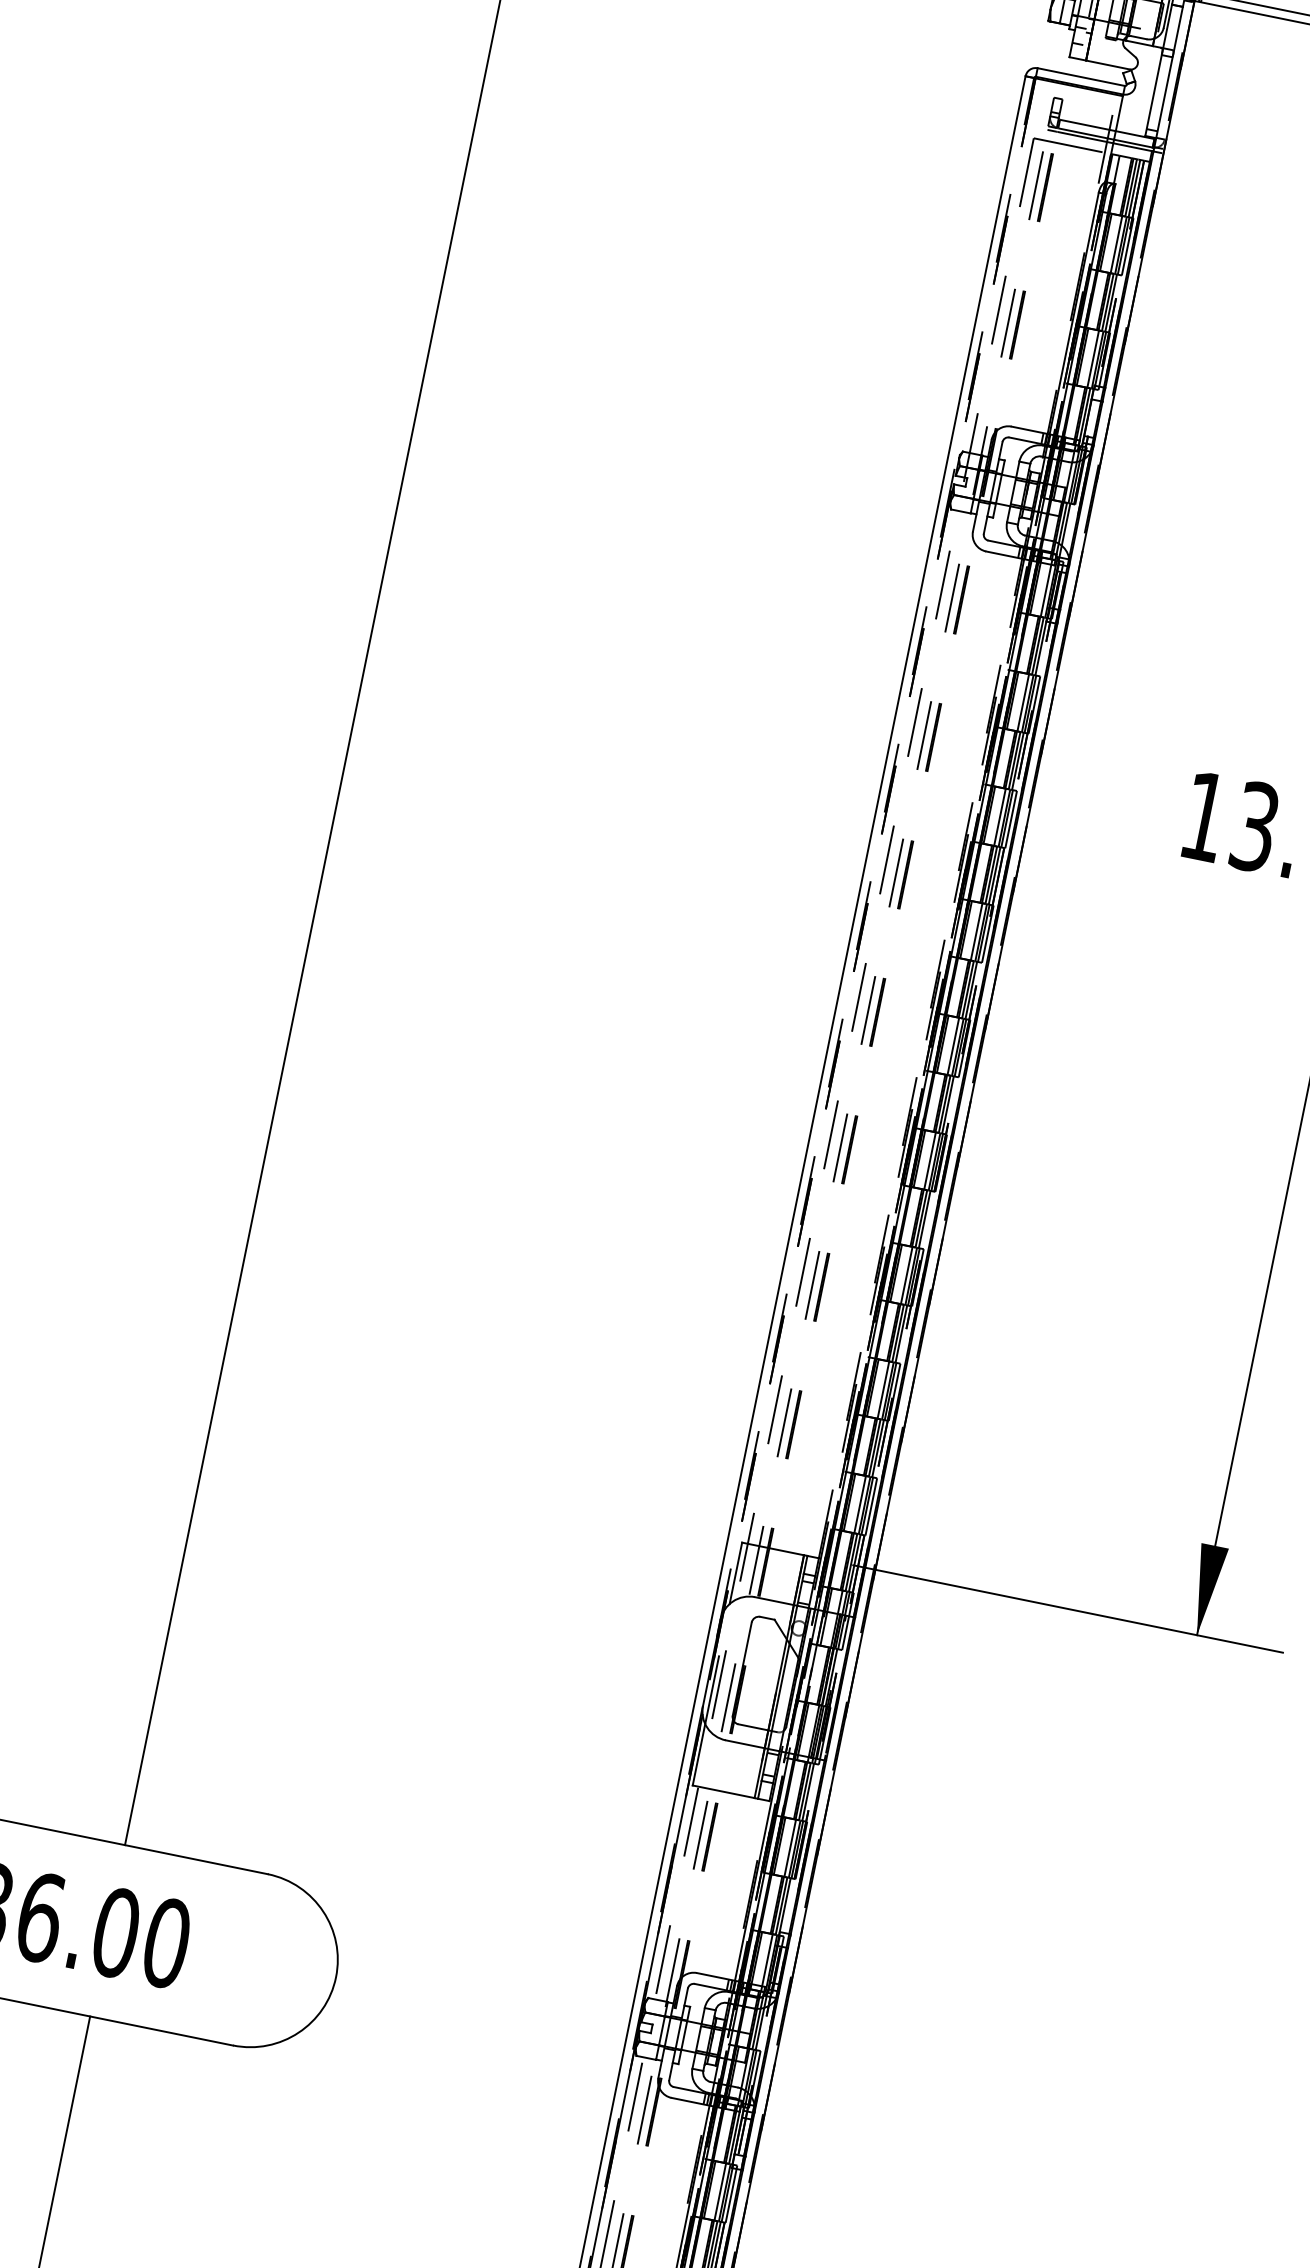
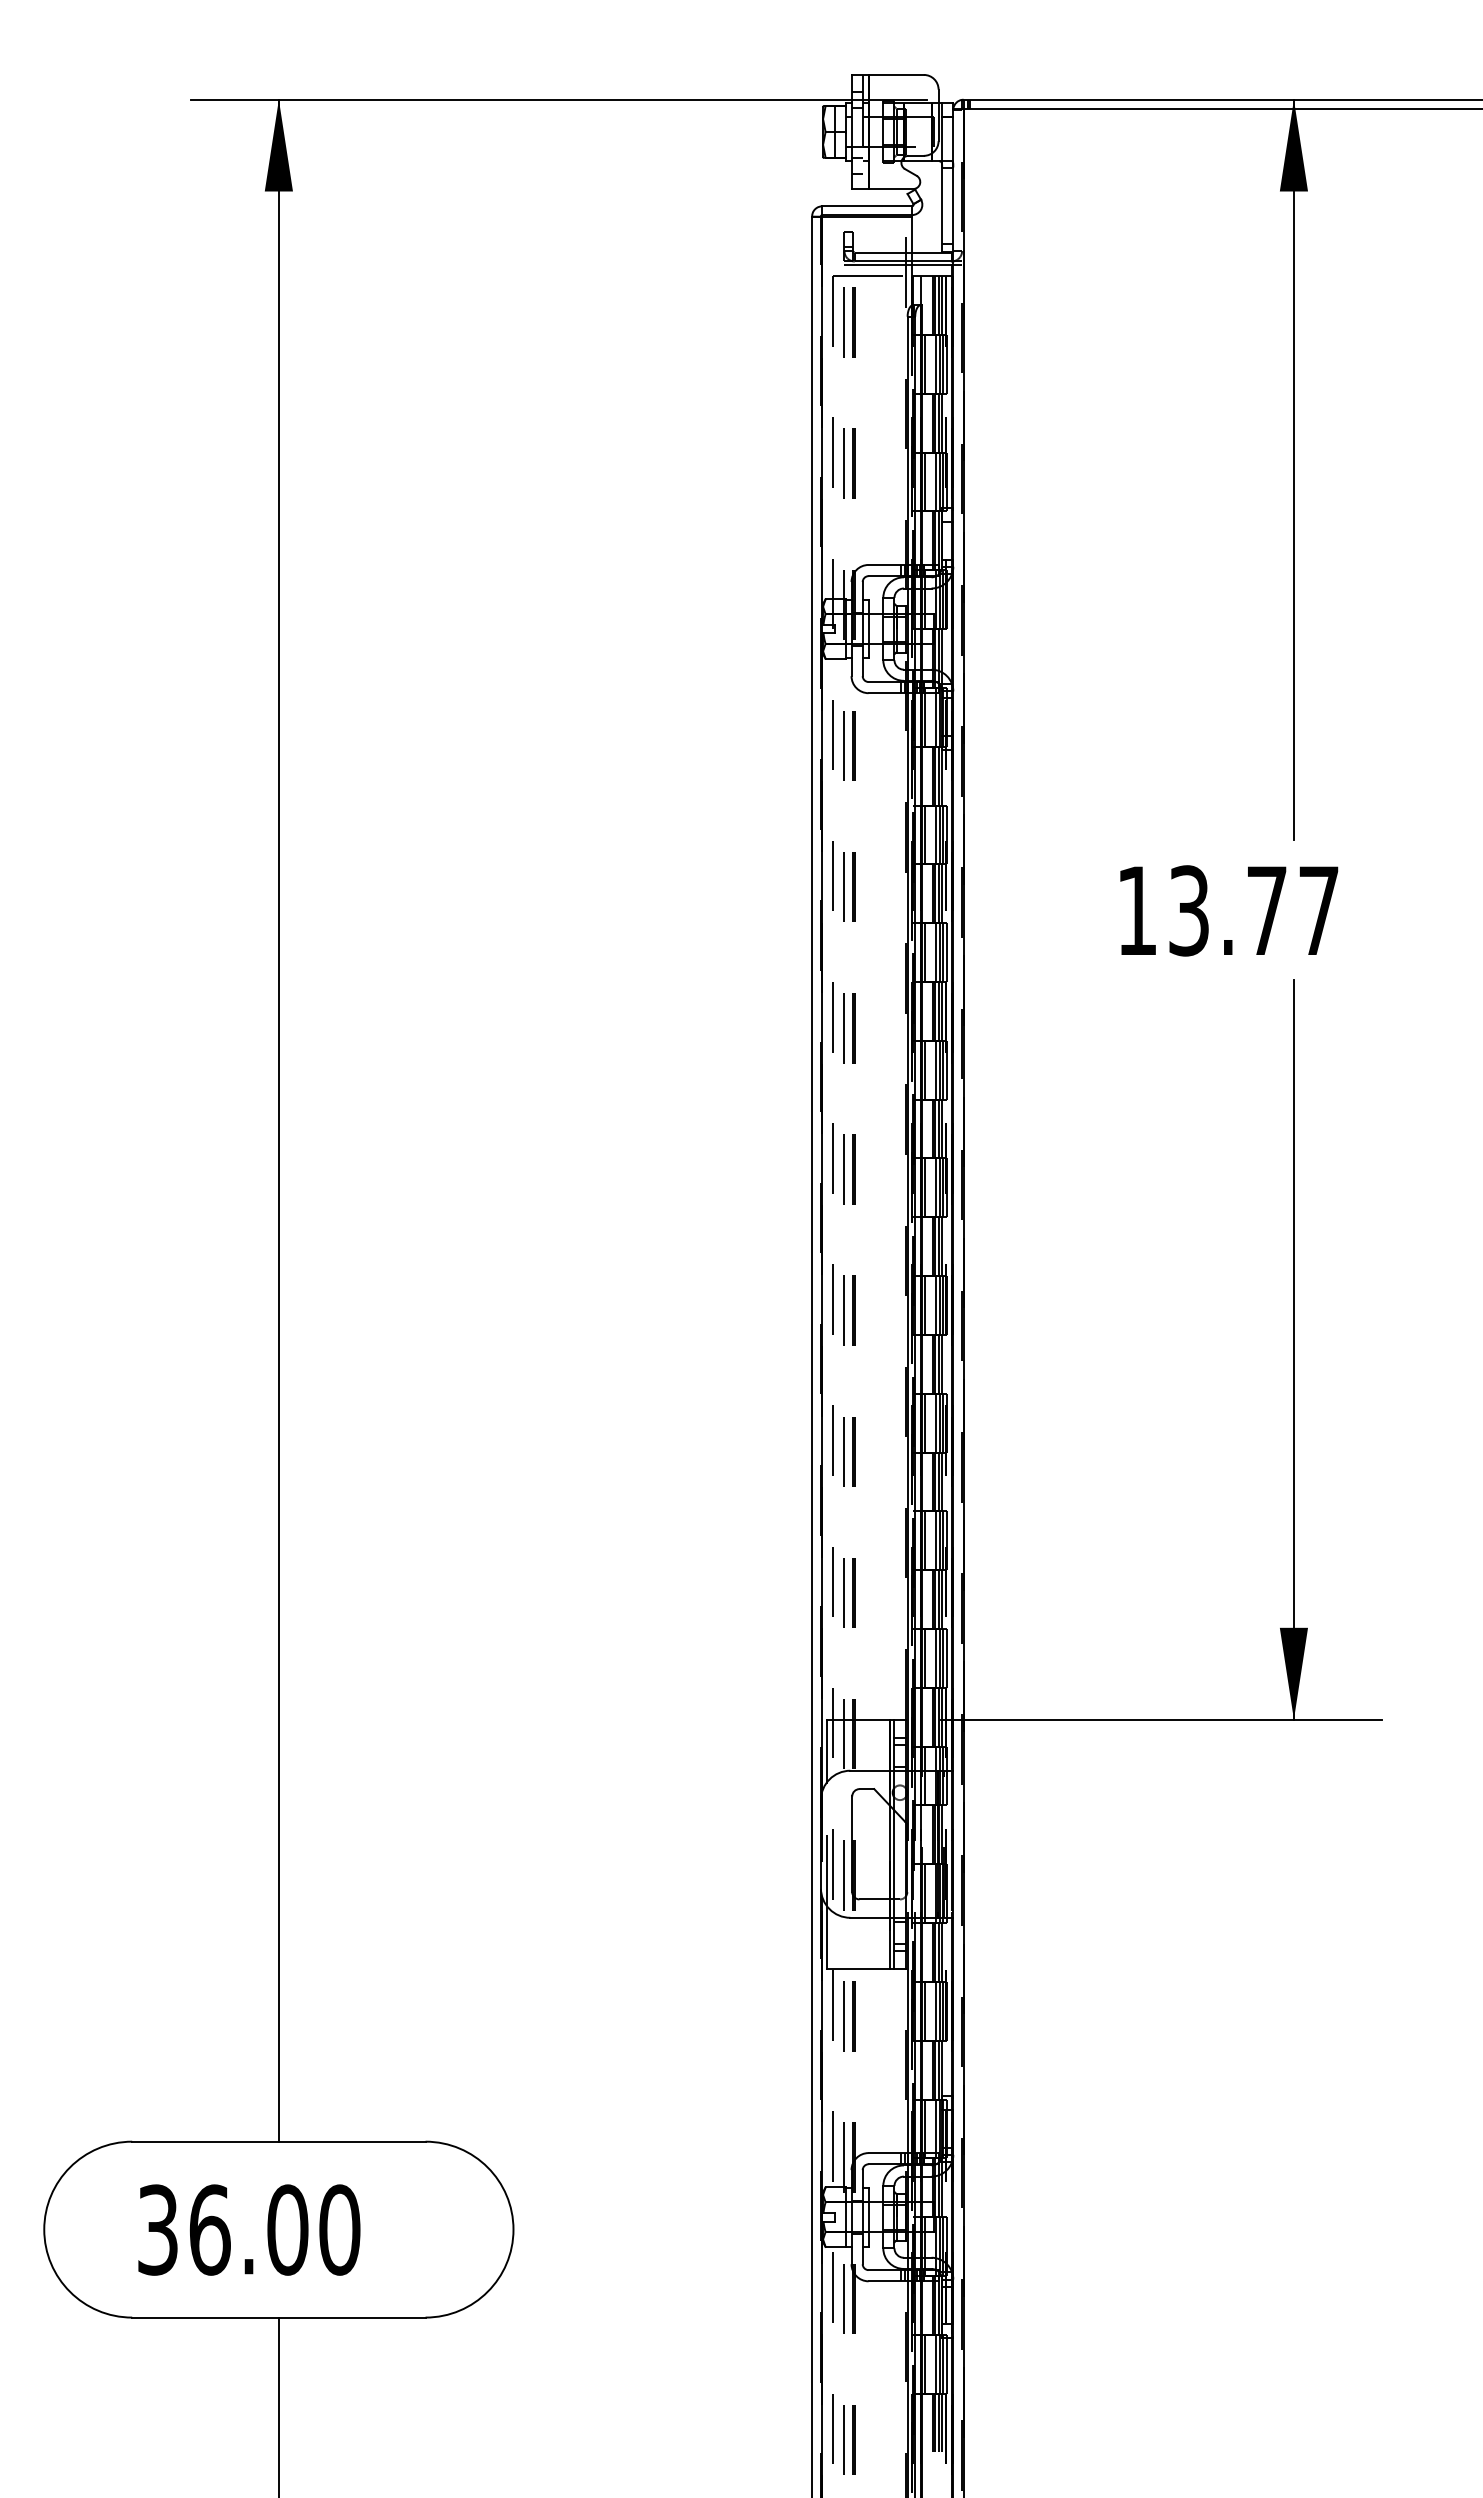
line: (879, 845) -> (822, 1004), dashed -> solid
line: (917, 1083) -> (907, 1231), dashed -> solid

